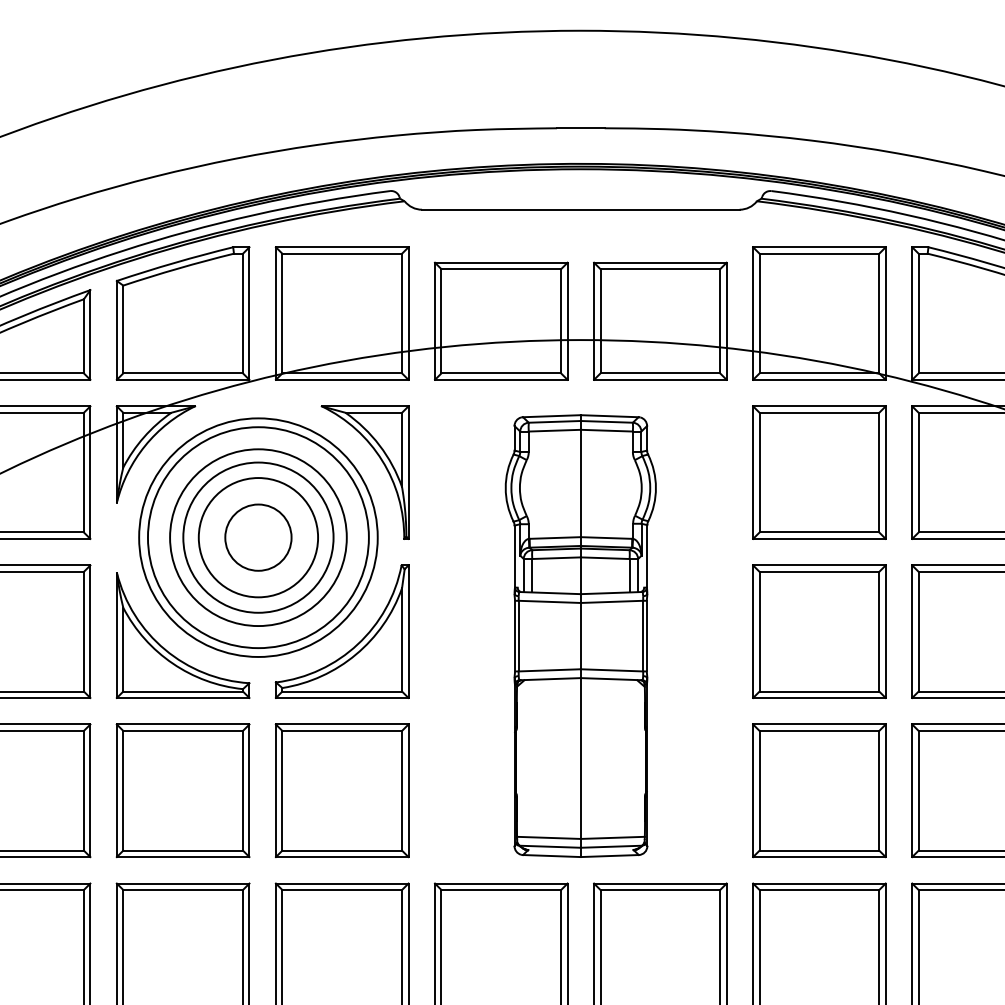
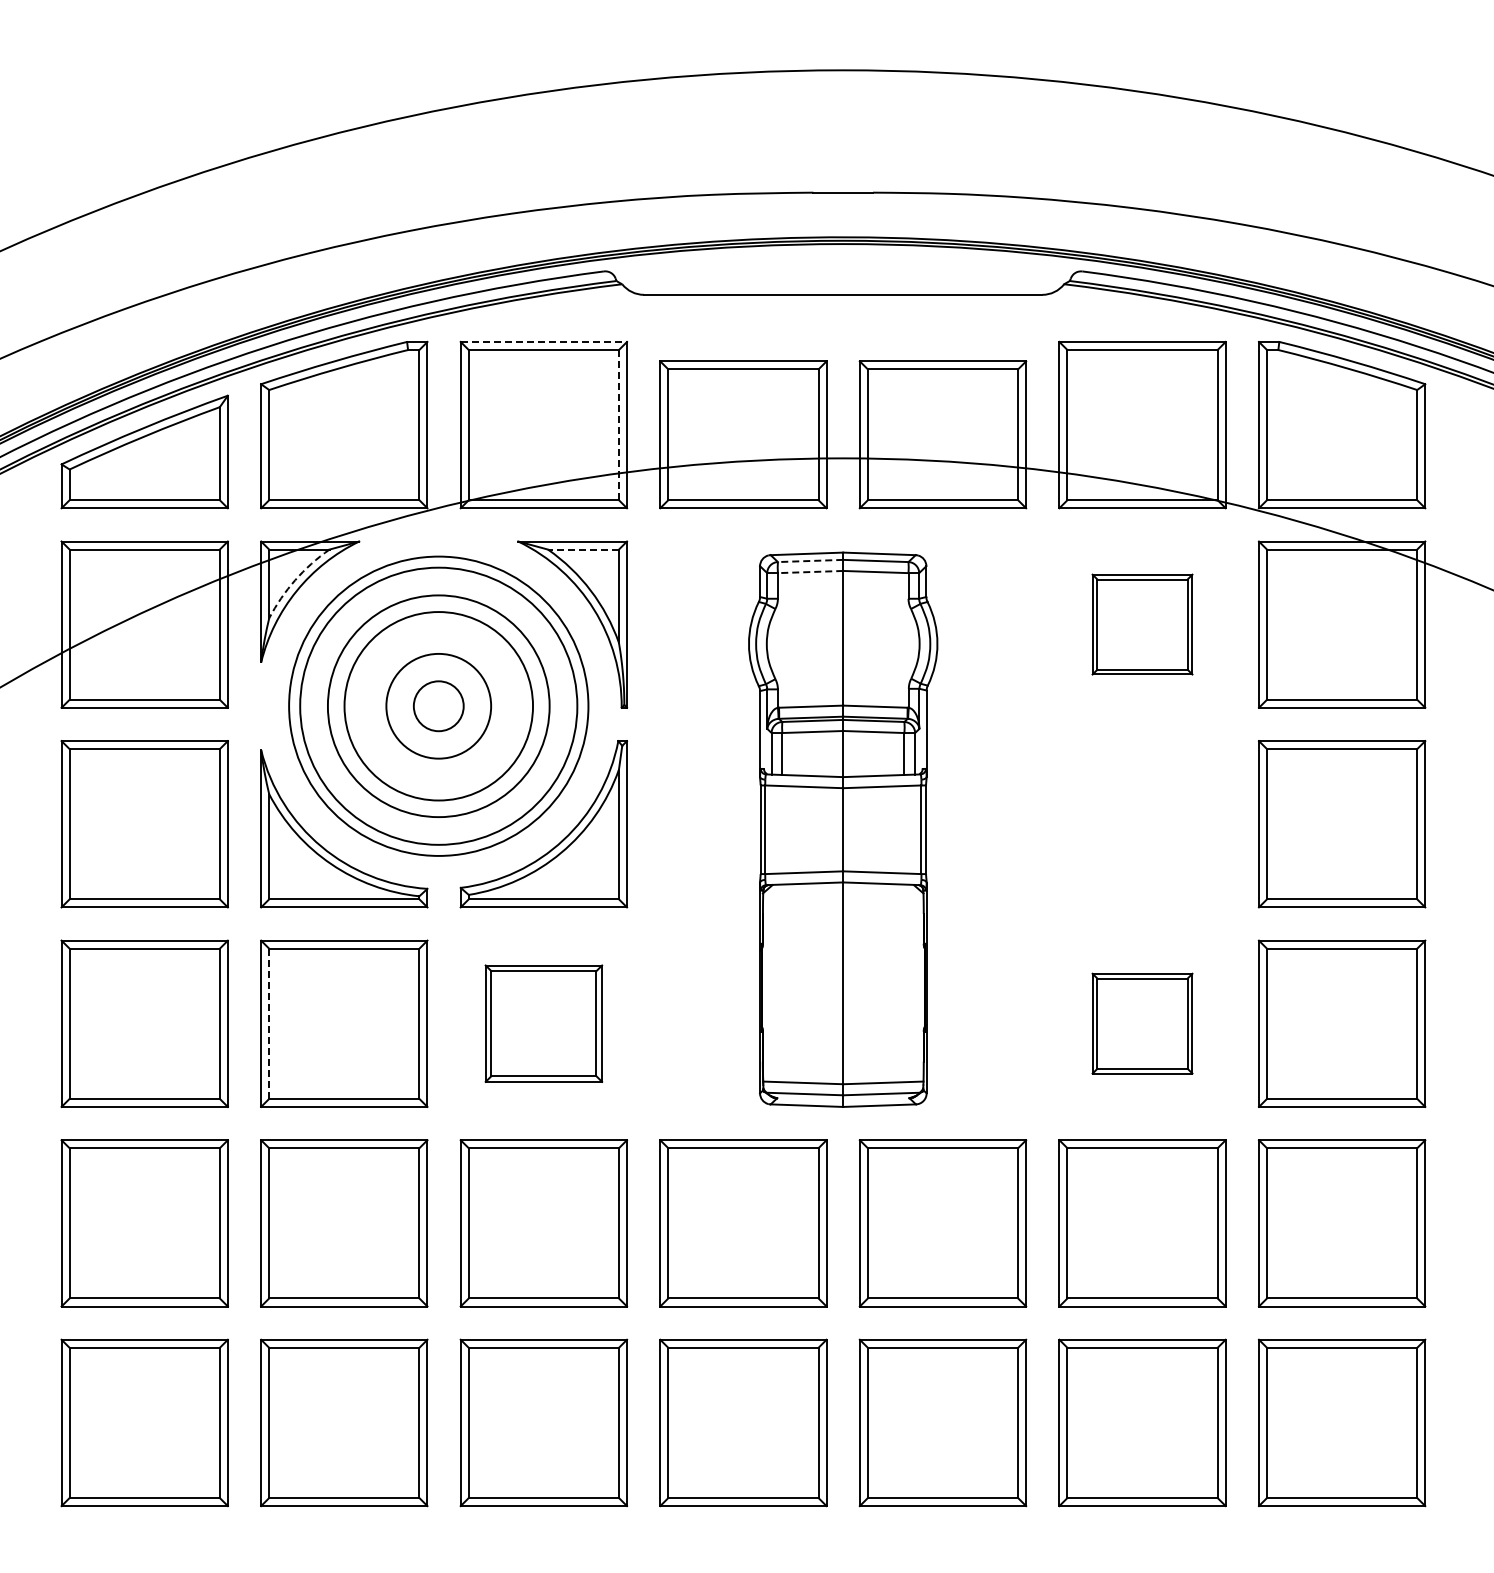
line: (342, 246) -> (544, 341), solid -> dashed
line: (401, 313) -> (618, 424), solid -> dashed
line: (373, 412) -> (582, 549), solid -> dashed
line: (554, 421) -> (810, 560), solid -> dashed
line: (554, 431) -> (810, 572), solid -> dashed
arc: (144, 437) -> (295, 580), solid -> dashed
part: (819, 472) -> (1142, 624), size x0.6
circle: (258, 537) -> (438, 705), size x0.6
circle: (258, 537) -> (438, 706), size x0.7
part: (819, 631) -> (1142, 824), removed
part: (341, 790) -> (543, 1023), size x0.7
part: (819, 790) -> (1142, 1023), size x0.6
line: (123, 791) -> (269, 1024), solid -> dashed

